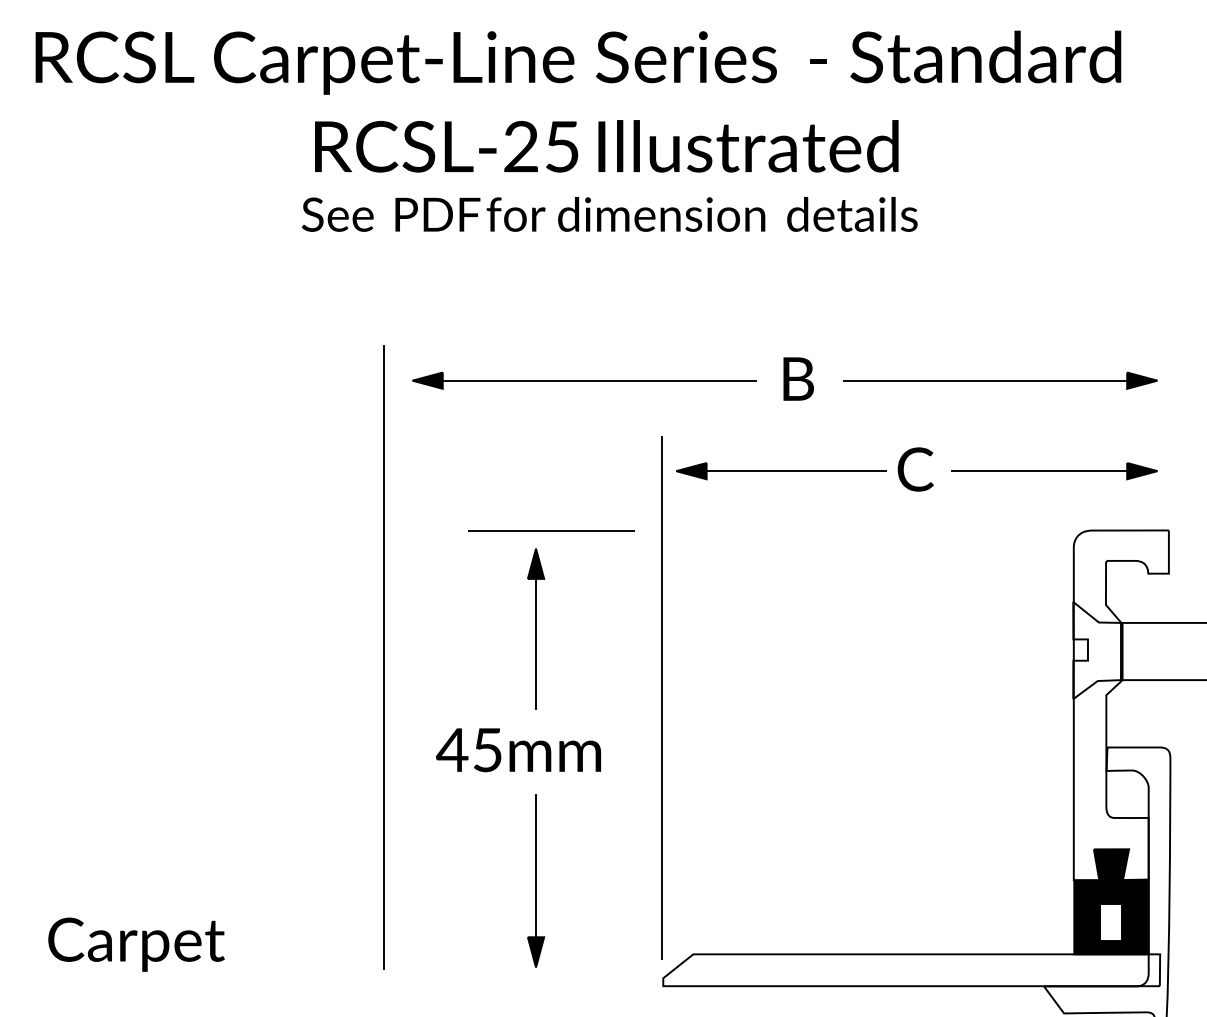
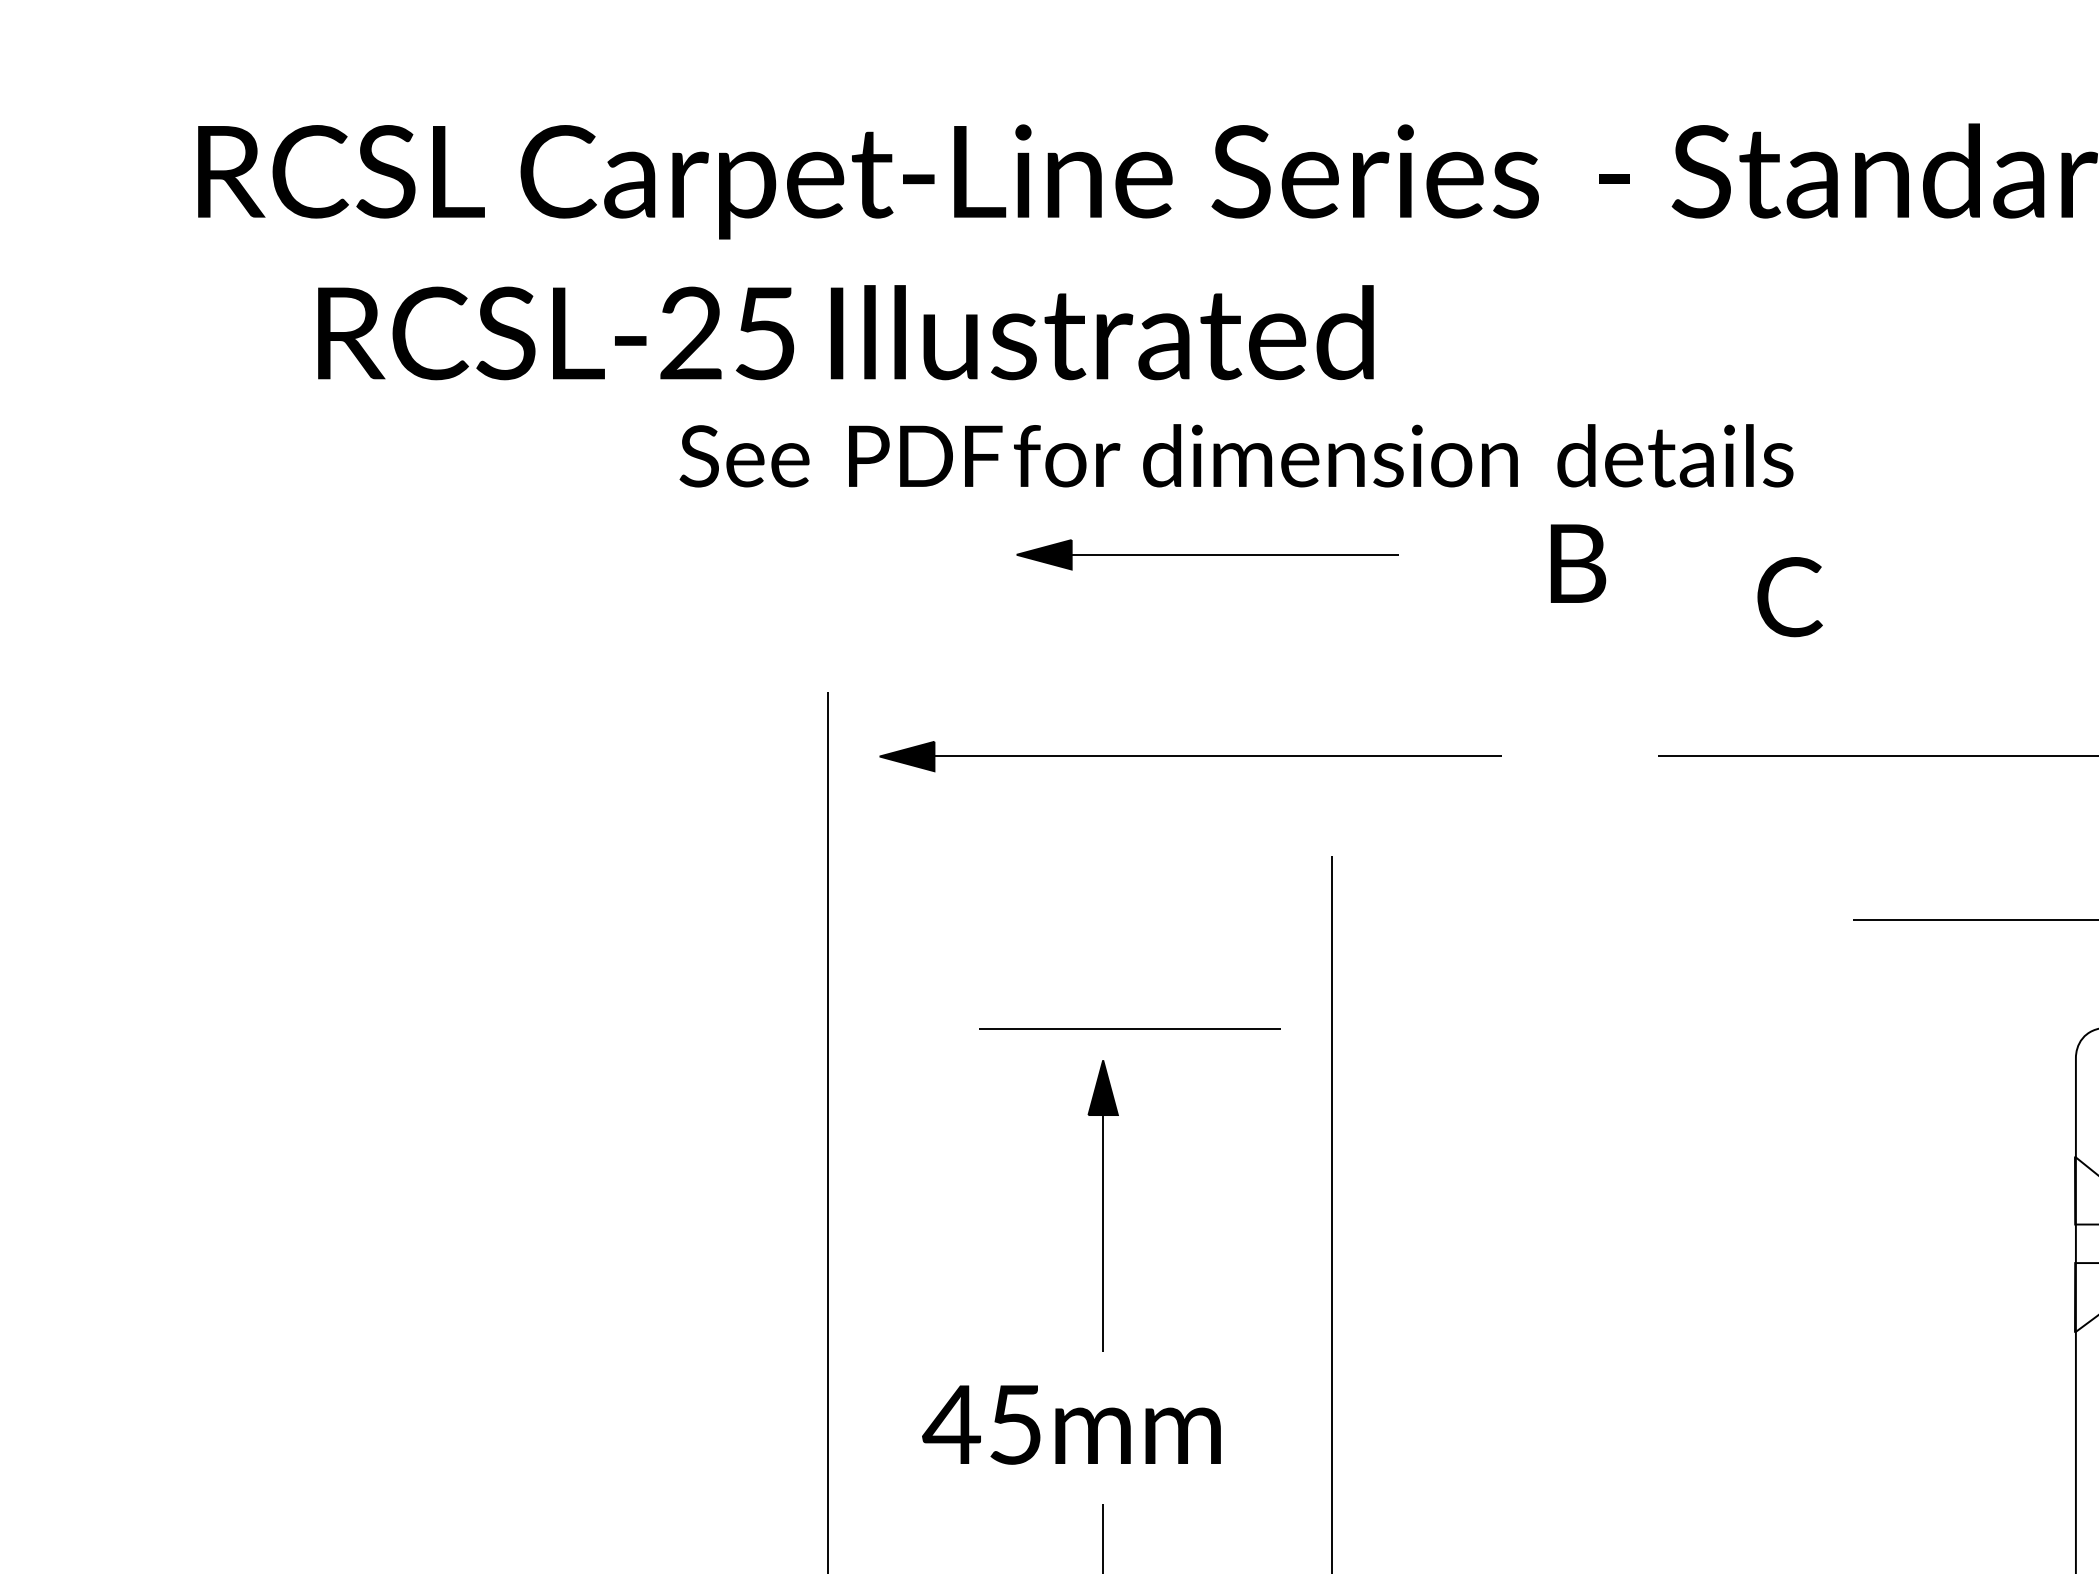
text: (606, 146) -> (845, 332), moved
text: (798, 378) -> (1577, 562), moved
text: (915, 469) -> (1789, 597), moved
part: (781, 471) -> (1207, 555), moved

